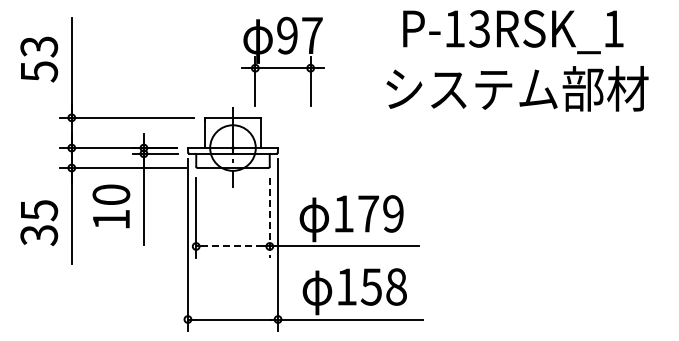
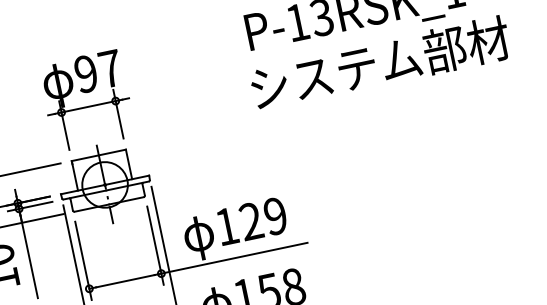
part: (282, 61) -> (86, 100), moved
text: (517, 88) -> (380, 62), moved
text: (368, 213) -> (251, 221), 179 -> 129
line: (269, 217) -> (155, 245), dashed -> solid
line: (233, 246) -> (125, 281), dashed -> solid

